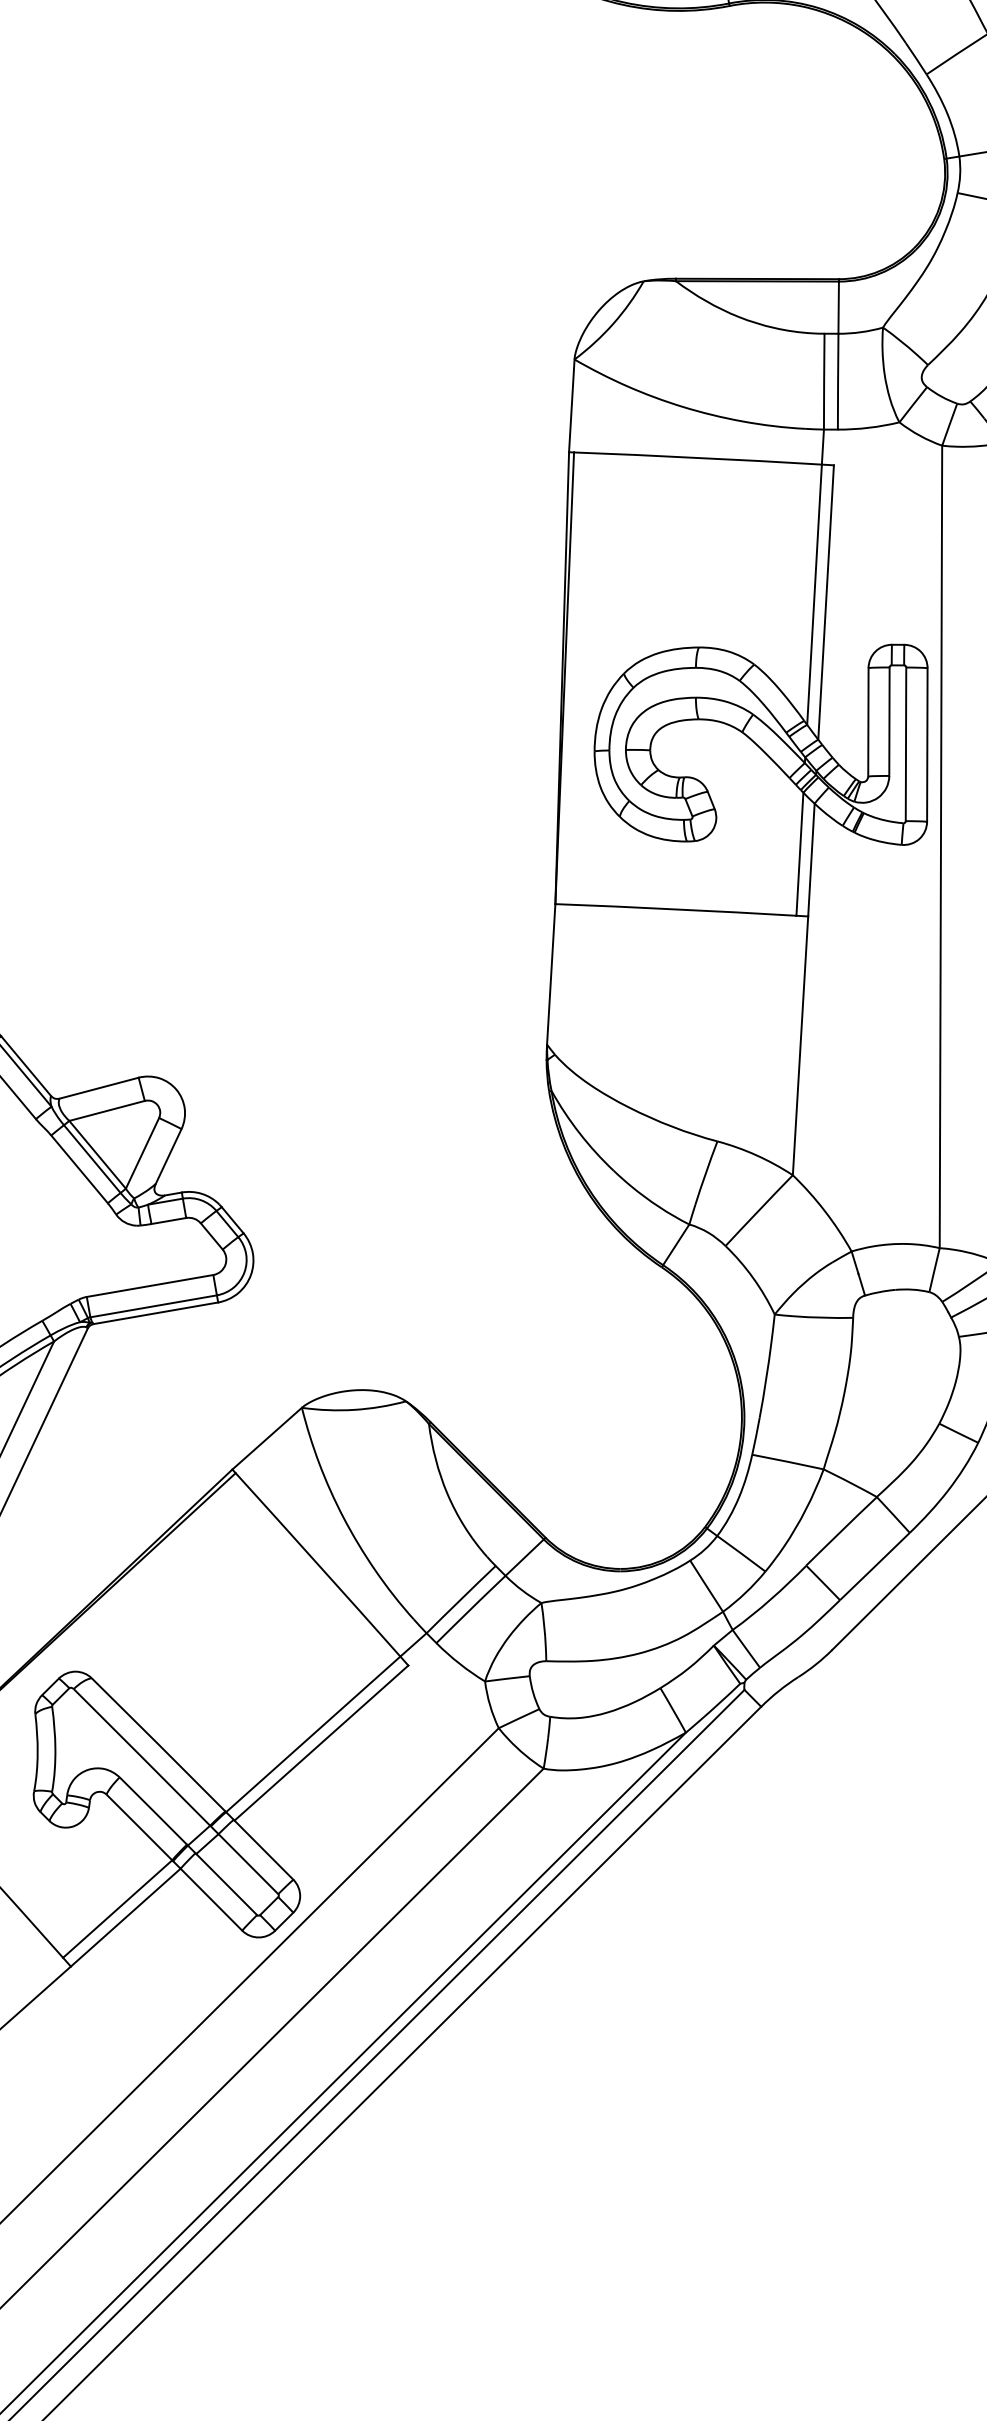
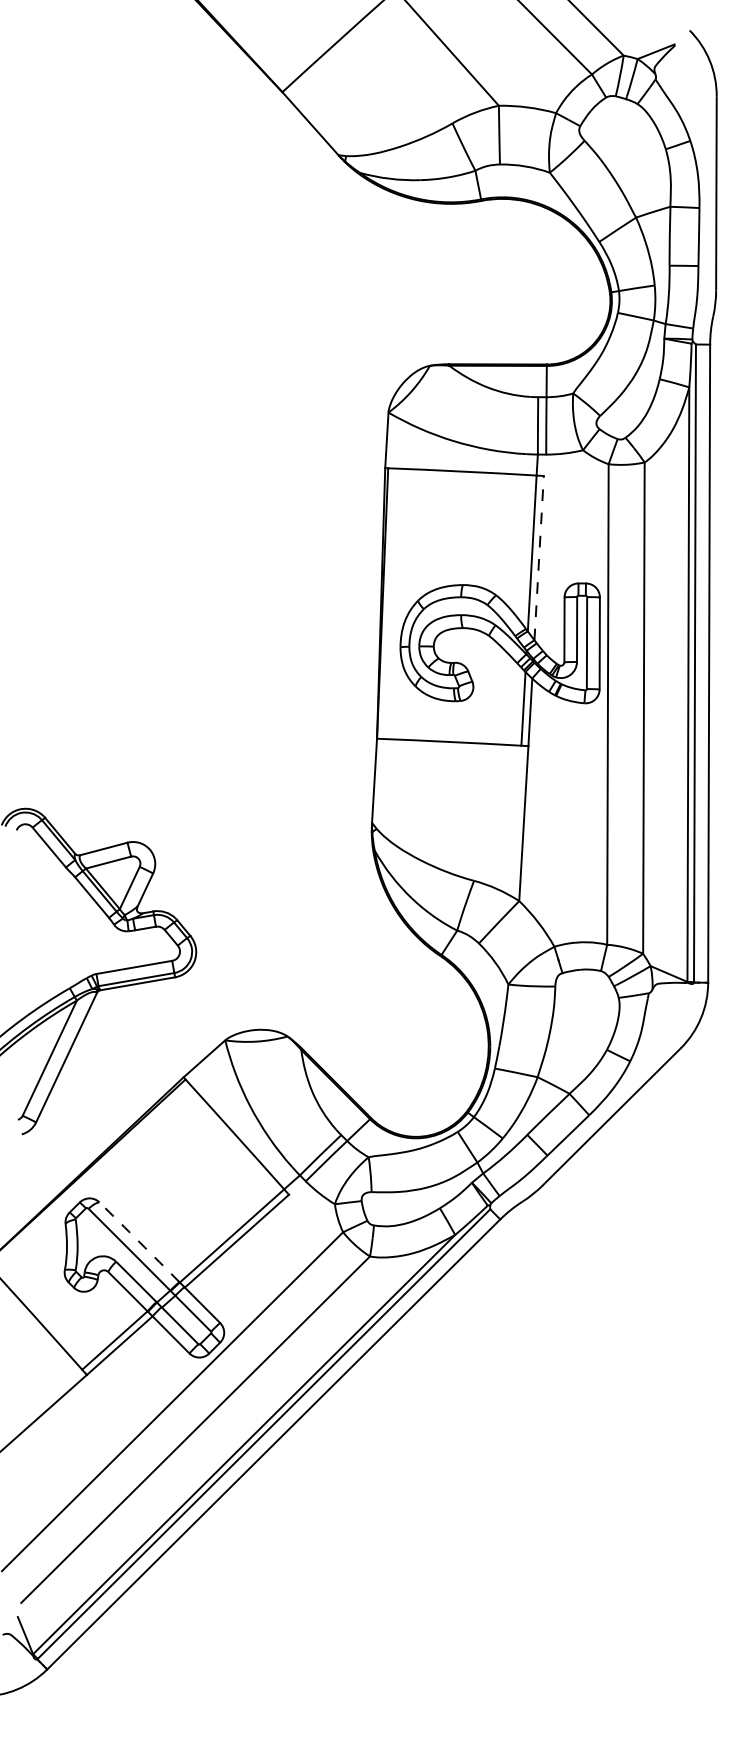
line: (826, 601) -> (539, 557), solid -> dashed
arc: (158, 1745) -> (139, 1242), solid -> dashed

